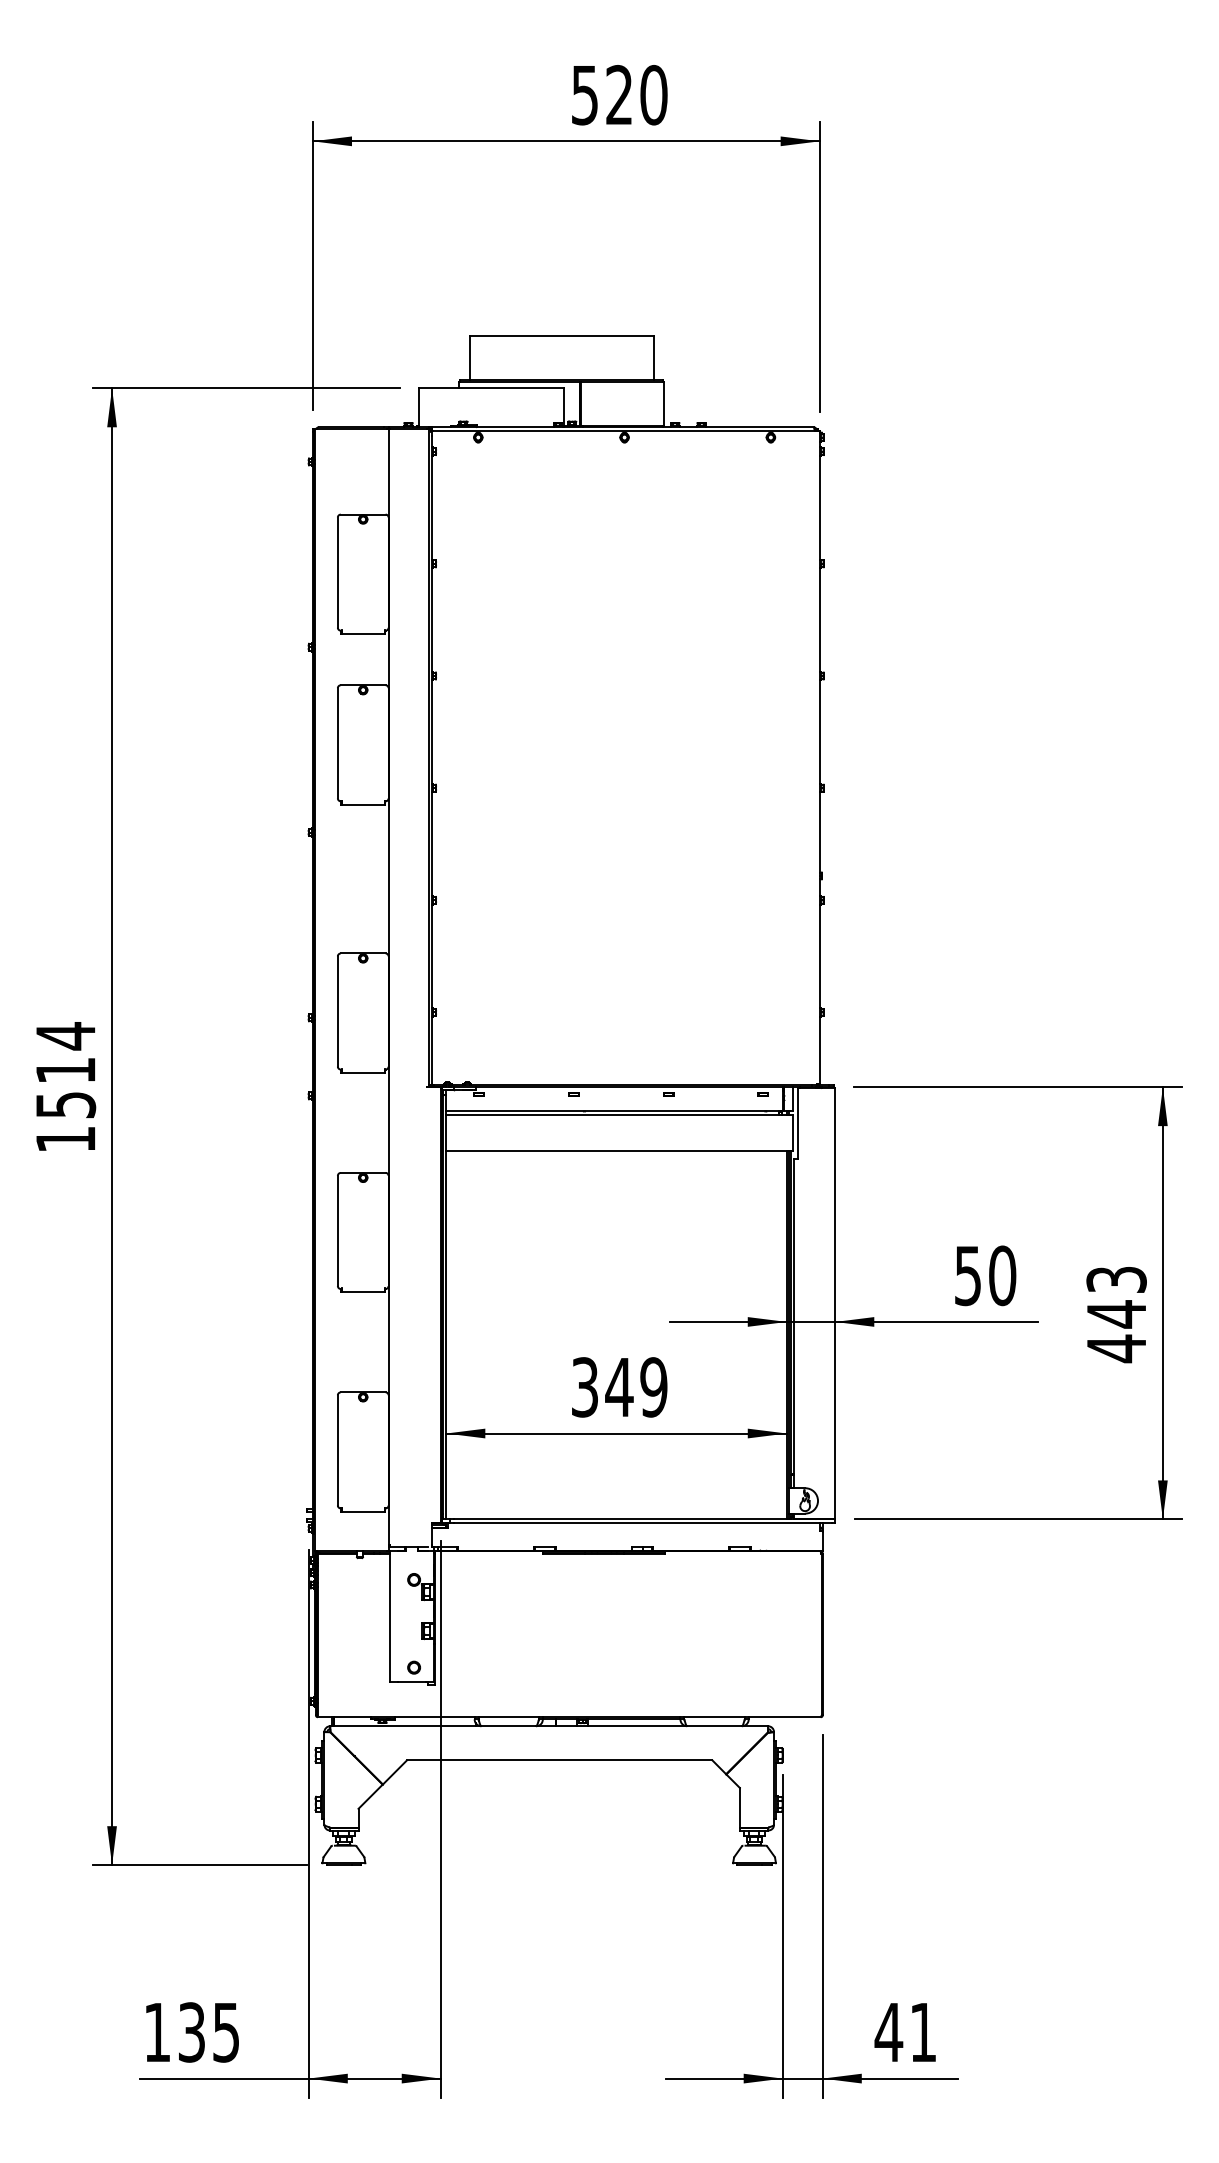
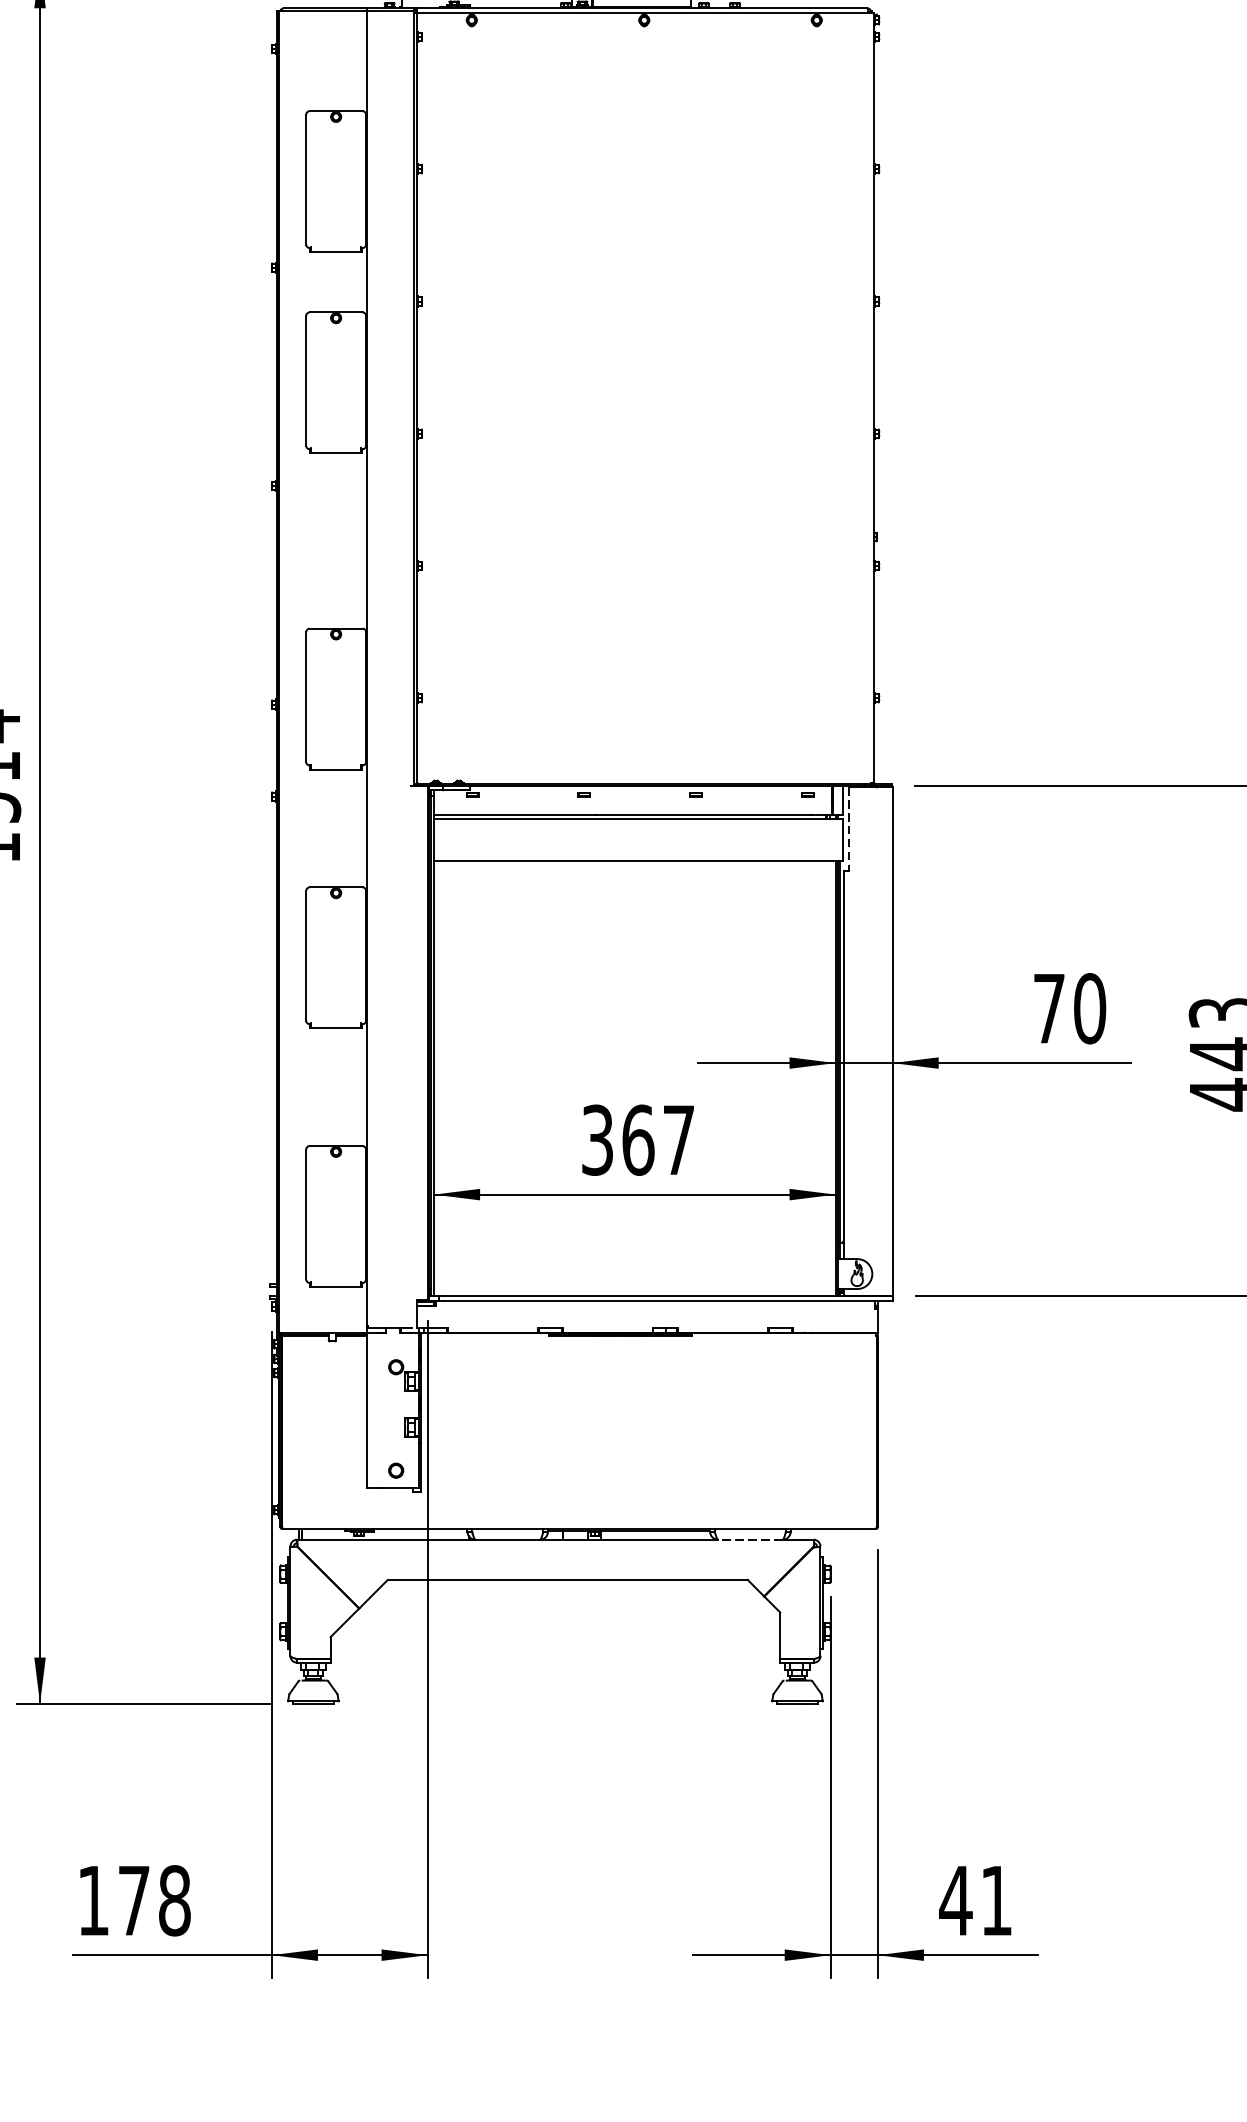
line: (798, 1123) -> (849, 829), solid -> dashed
text: (967, 1276) -> (1048, 1009), 50 -> 70
text: (636, 1387) -> (658, 1140), 349 -> 367
line: (714, 1726) -> (750, 1540), solid -> dashed
text: (209, 2032) -> (154, 1900), 135 -> 178

